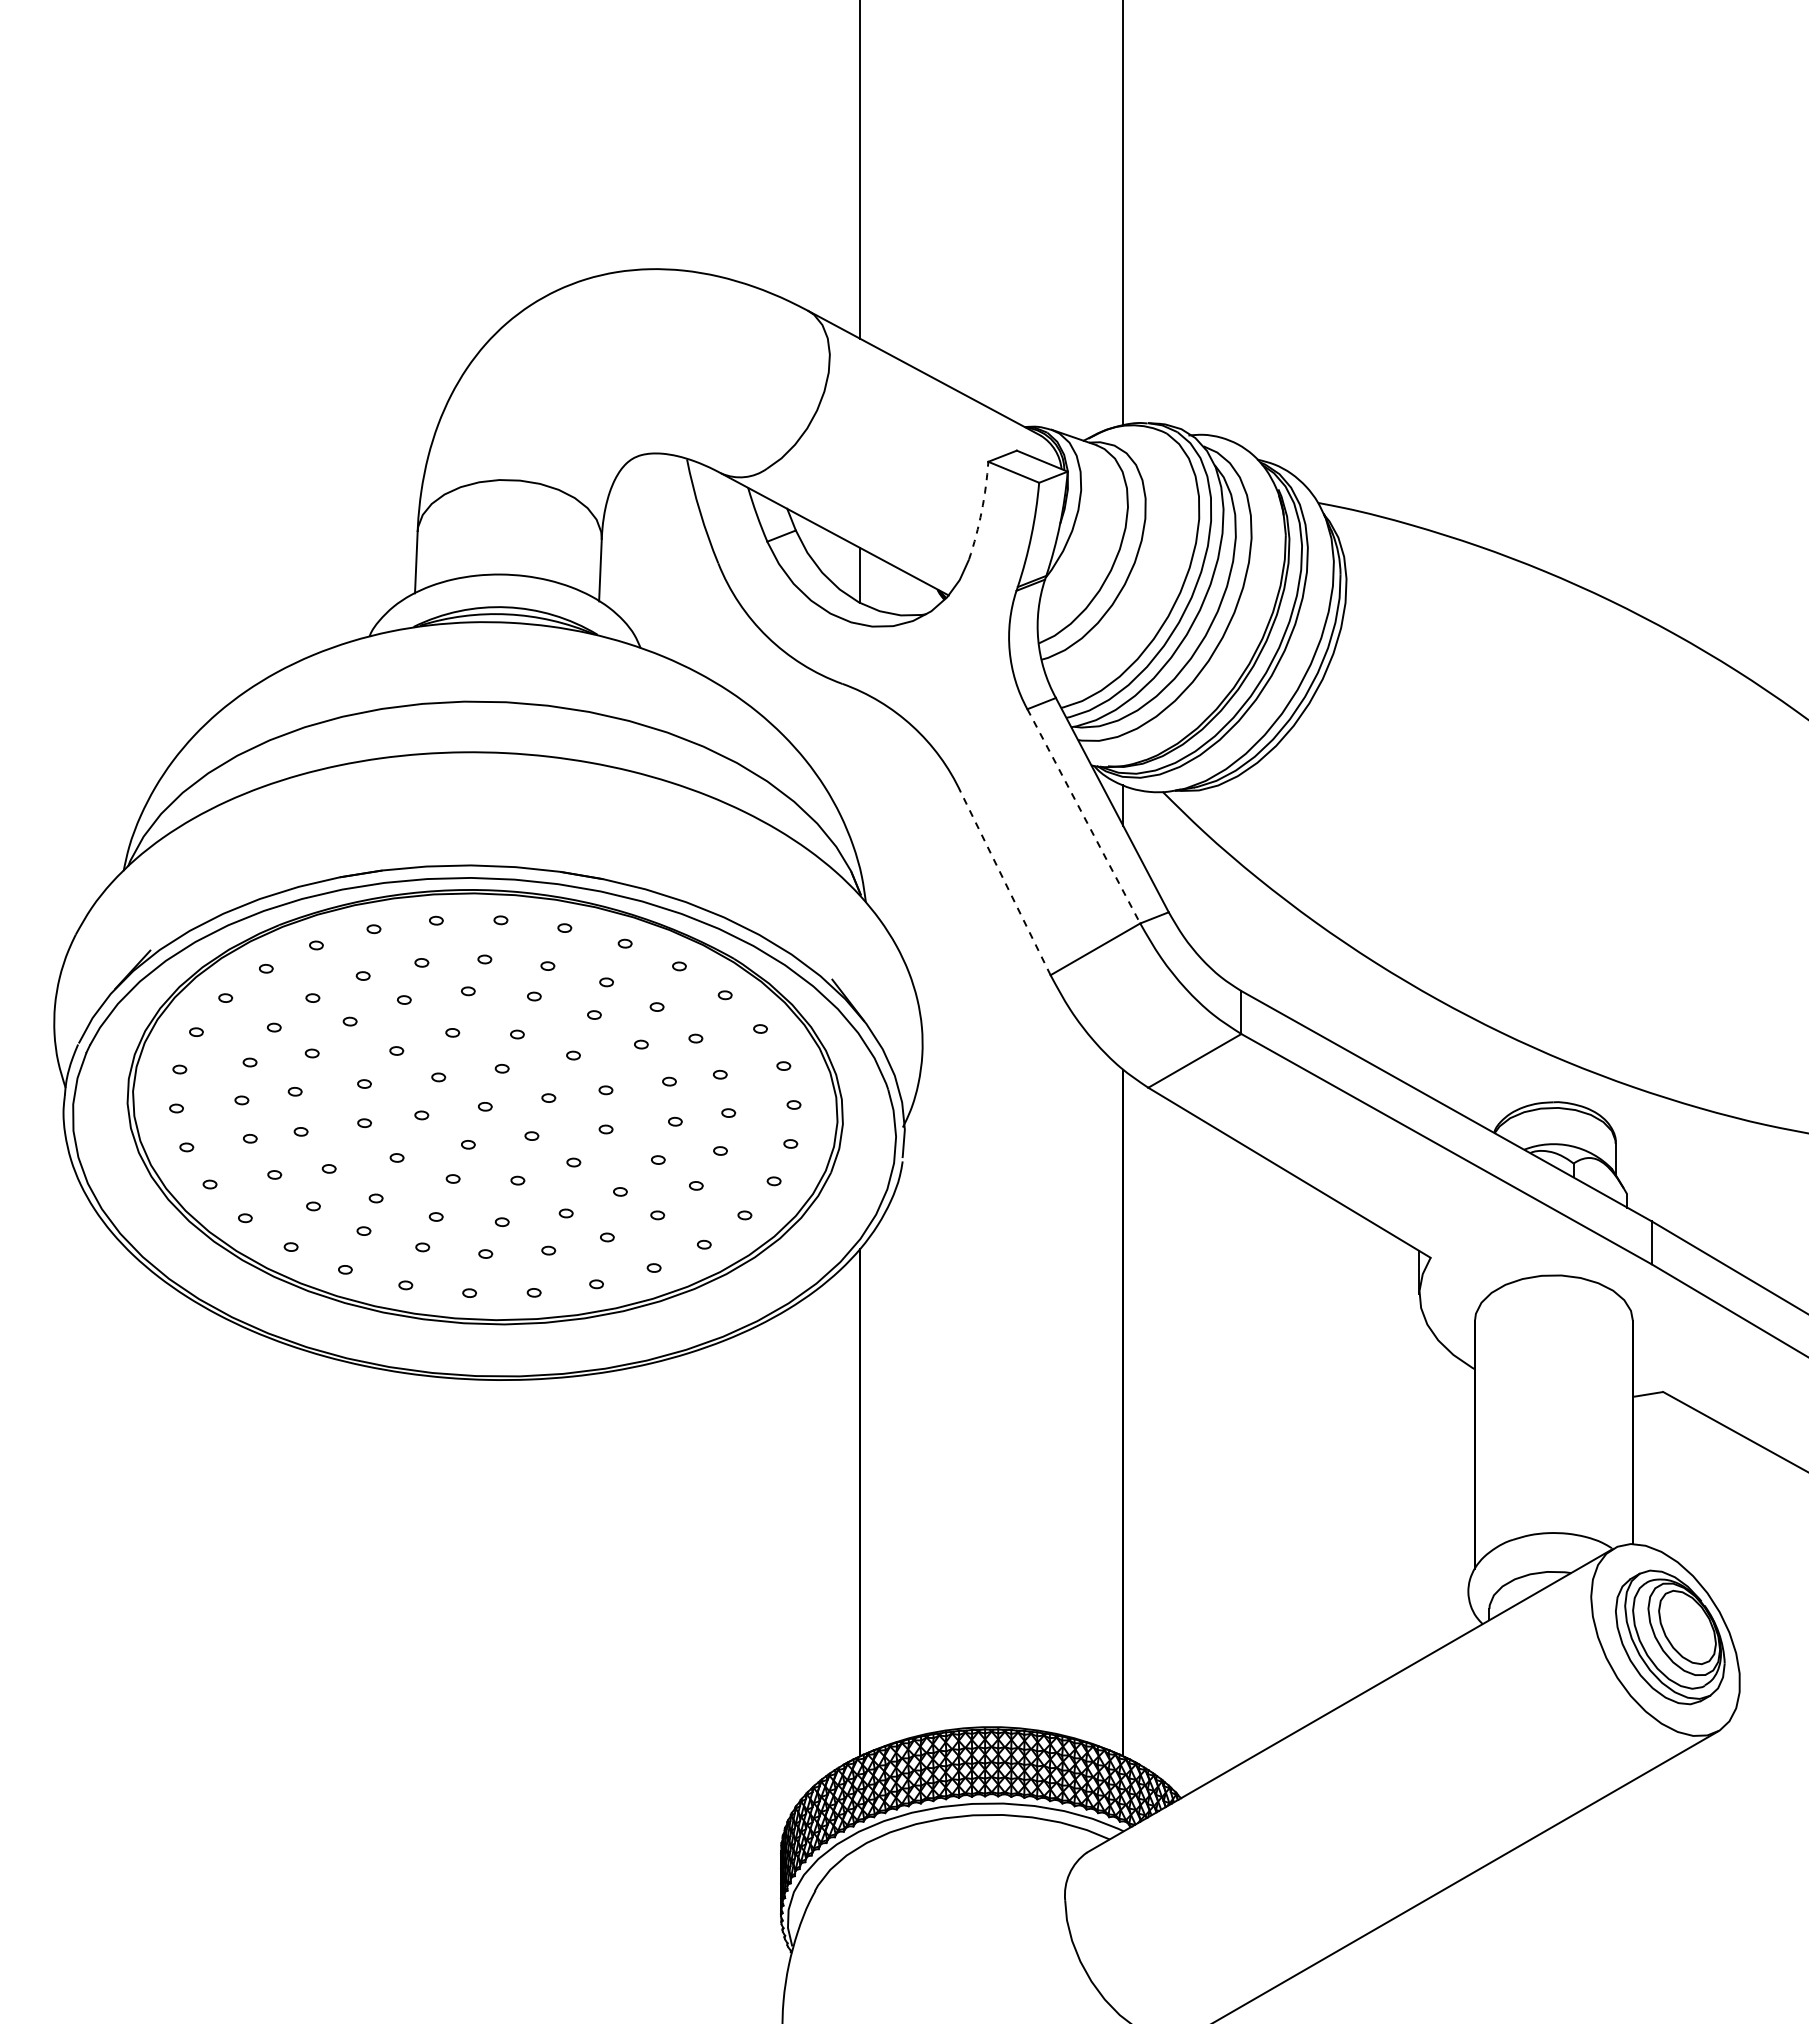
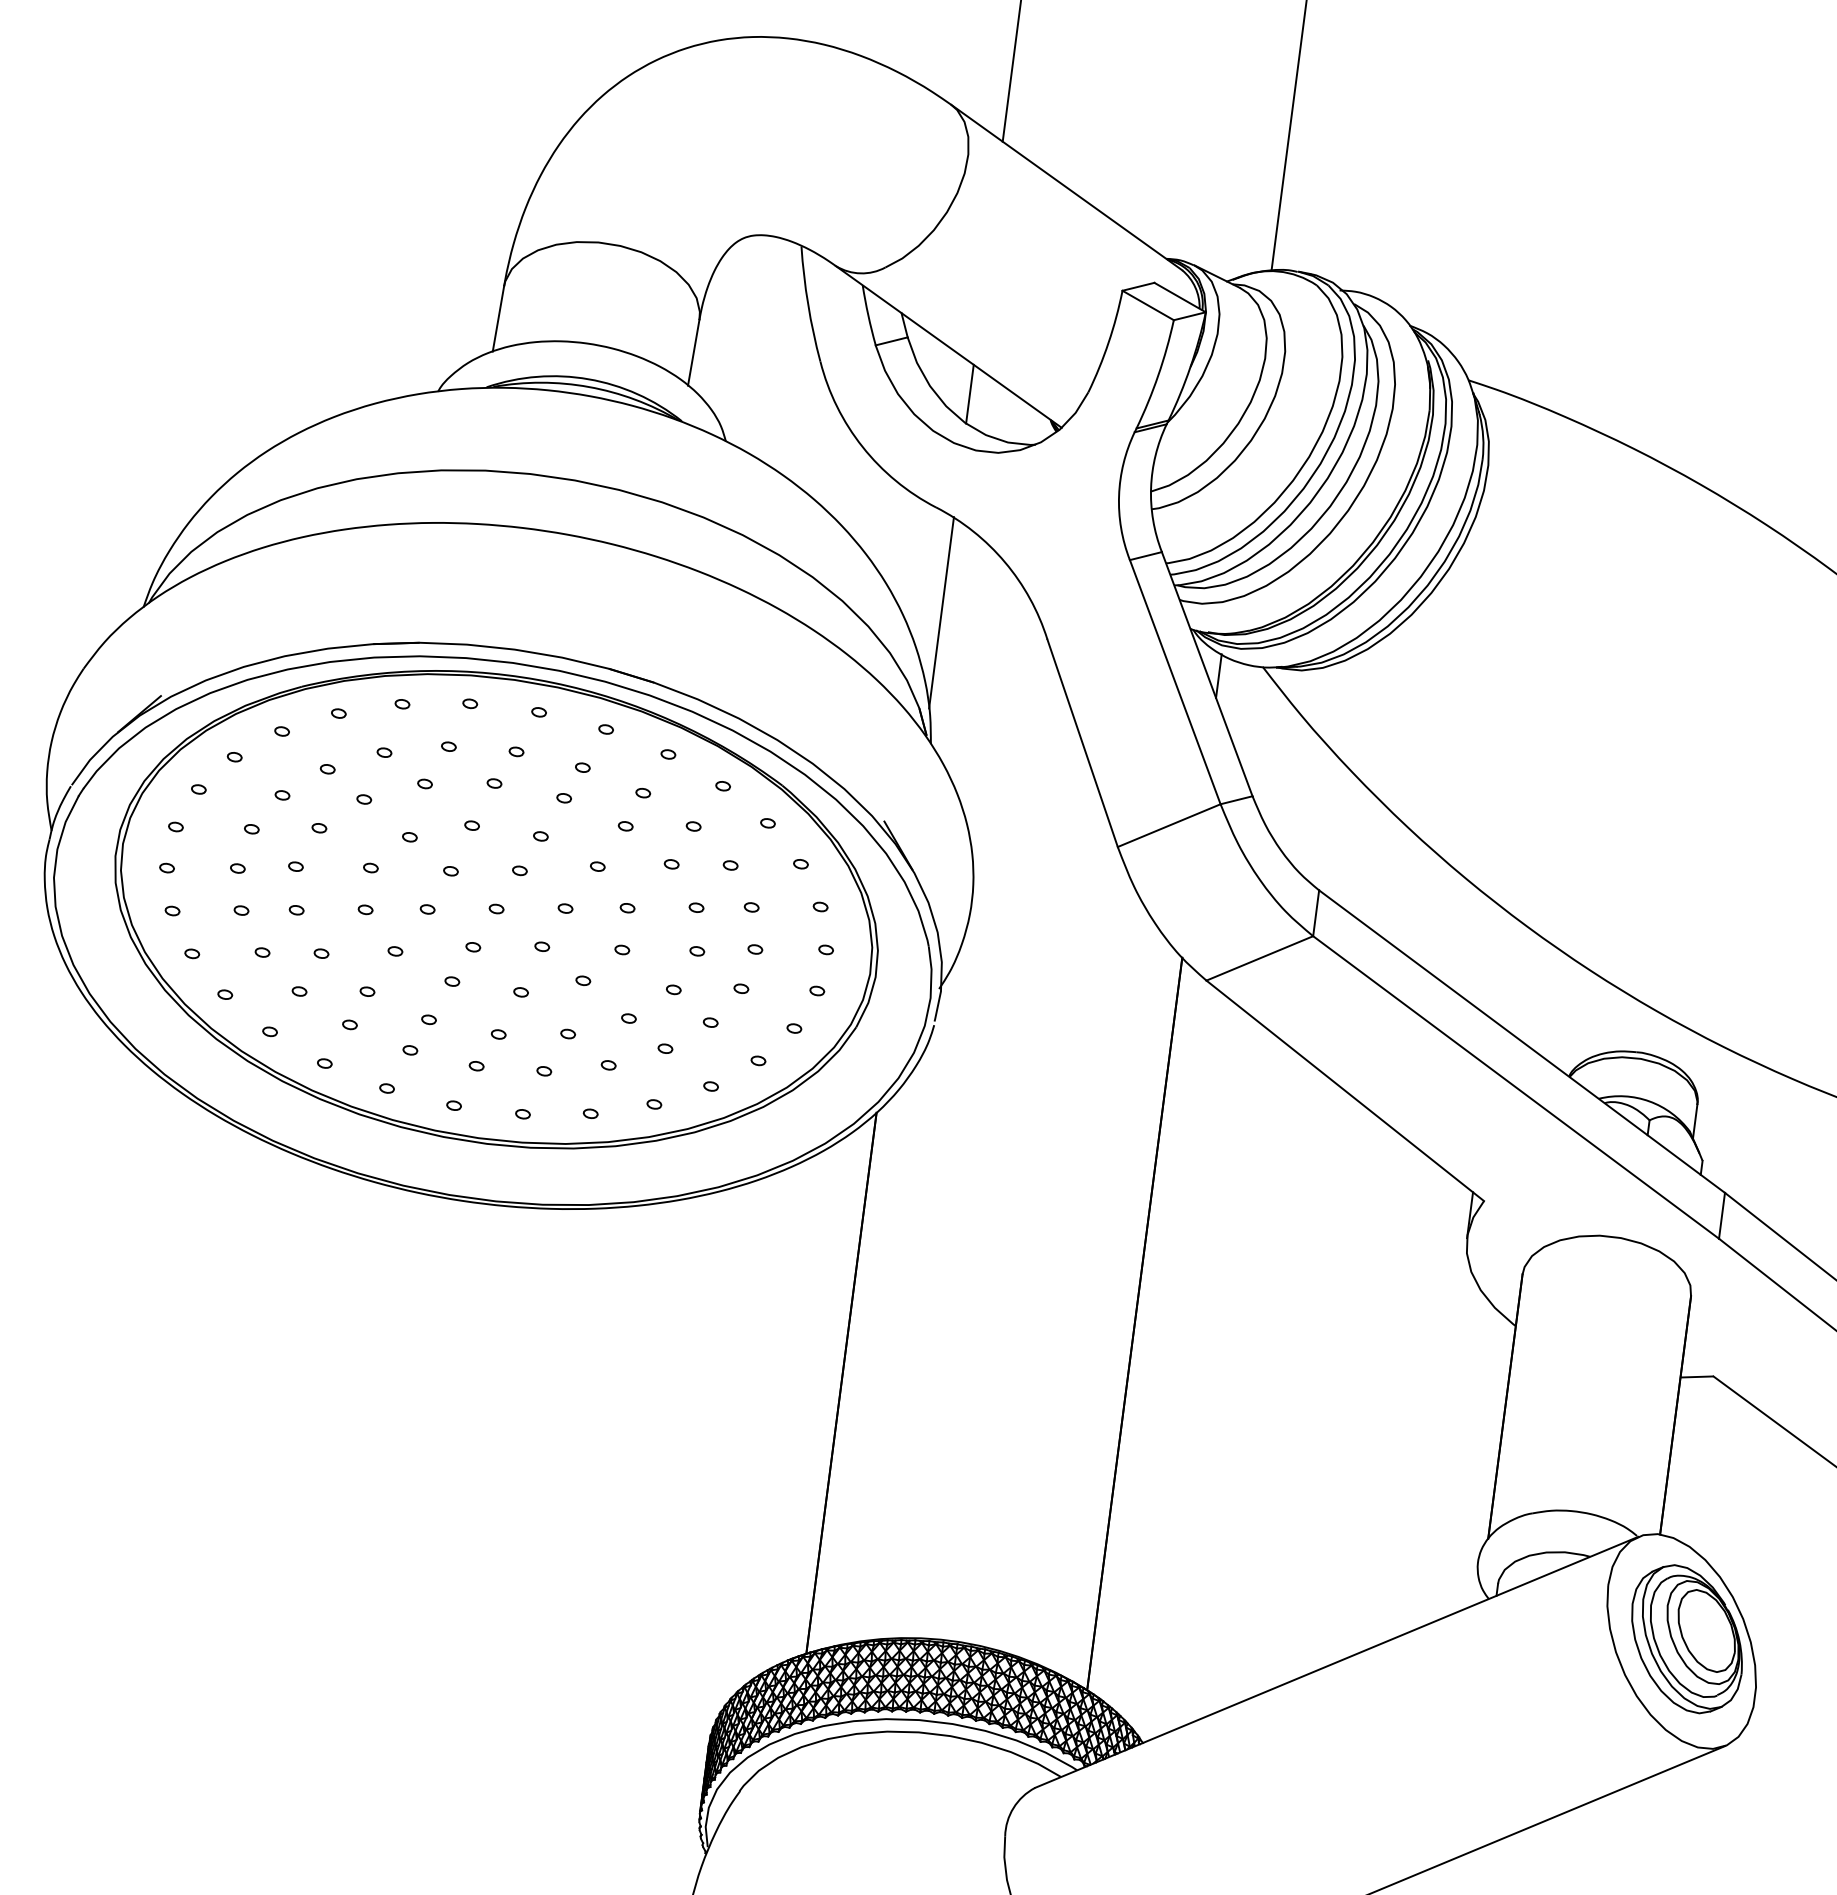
arc: (981, 511) -> (1108, 342), dashed -> solid
line: (860, 780) -> (942, 612), added
line: (1084, 816) -> (1175, 682), dashed -> solid
line: (1005, 883) -> (1082, 742), dashed -> solid

